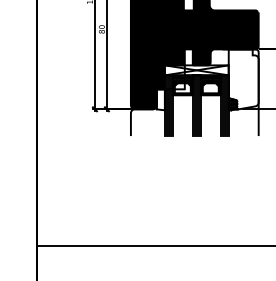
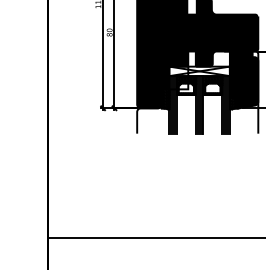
fill: (243, 78) -> (243, 79), added
hatch: (160, 98) -> (165, 98), added

